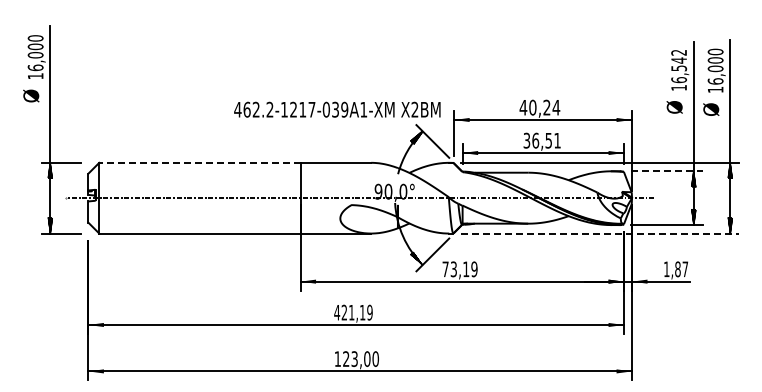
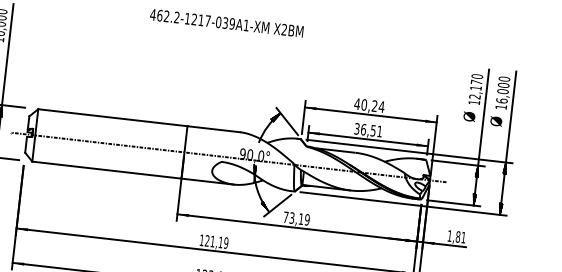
text: (679, 66) -> (476, 86), 16,542 -> 12,170
text: (337, 109) -> (226, 23), moved
line: (199, 162) -> (112, 117), dashed -> solid
line: (666, 171) -> (457, 163), dashed -> solid
line: (600, 233) -> (403, 203), dashed -> solid
text: (685, 269) -> (463, 237), 1,87 -> 1,81
text: (337, 312) -> (202, 240), 421,19 -> 121,19

